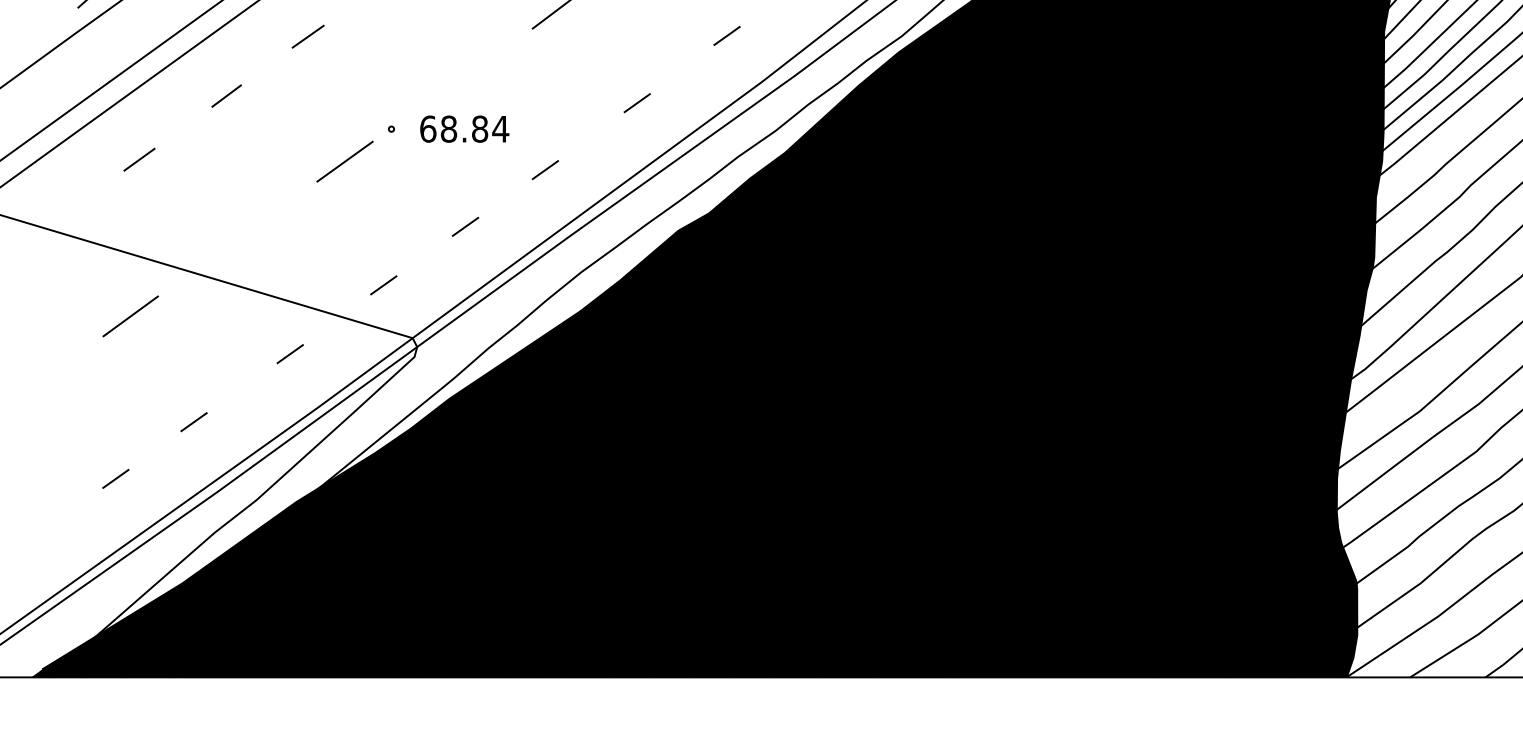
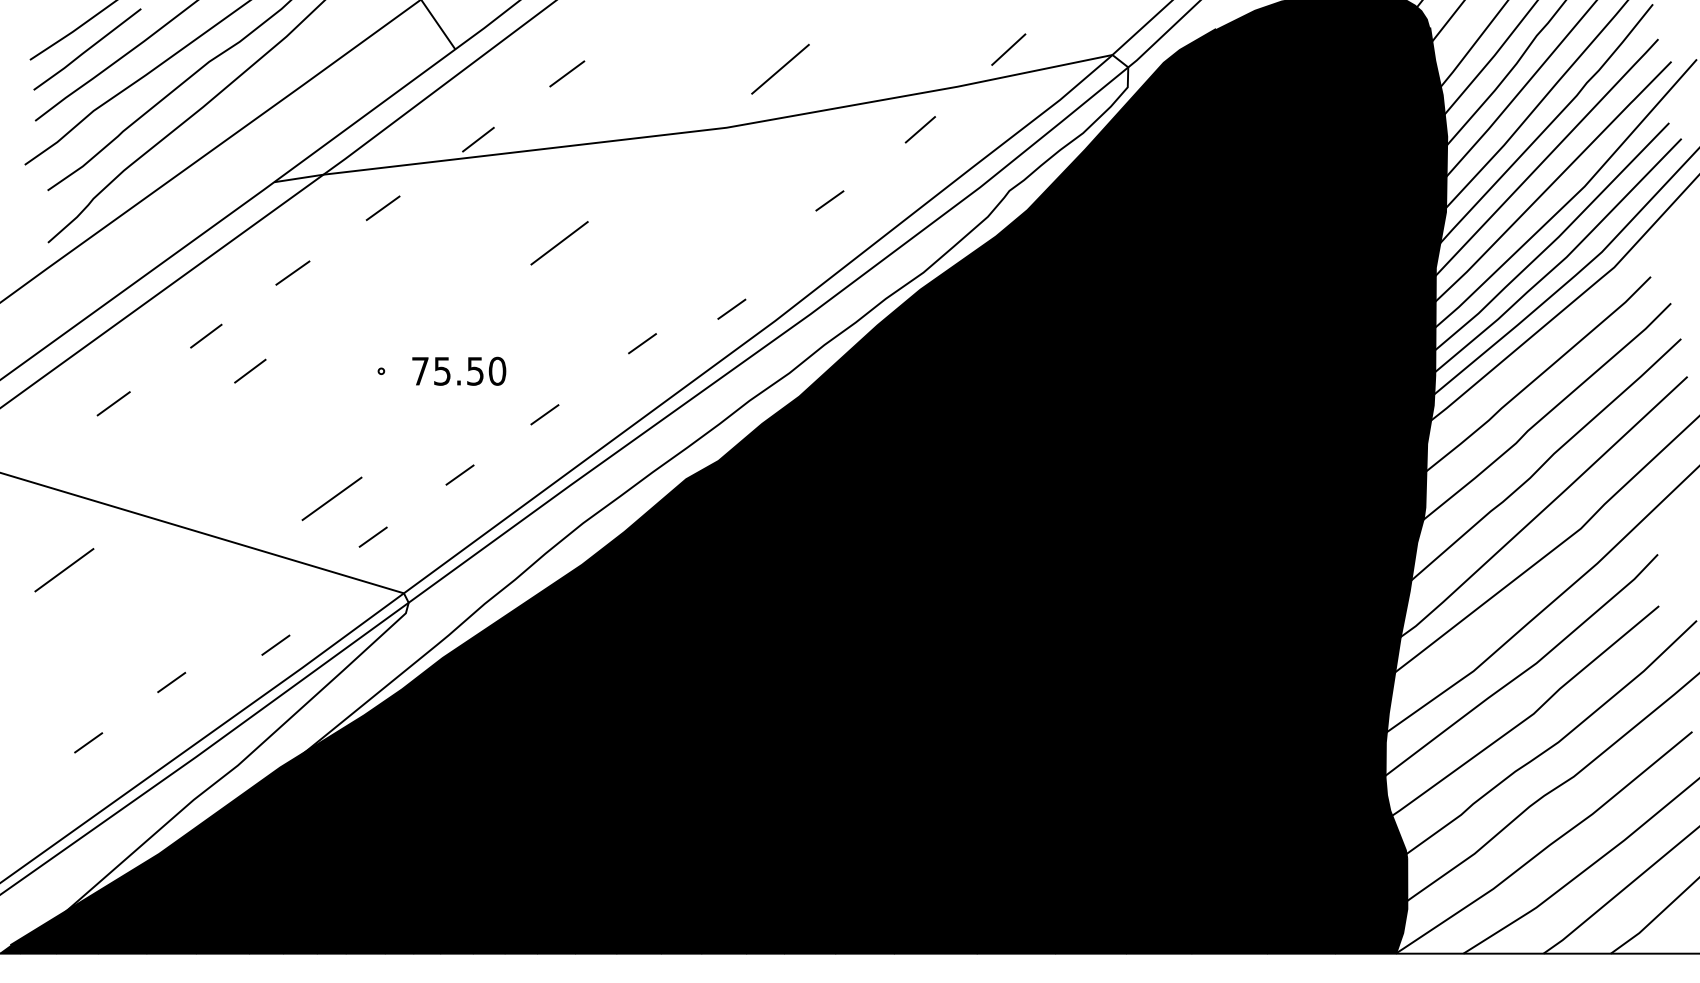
line: (726, 35) -> (731, 308), moved
line: (268, 128) -> (250, 370), added
text: (465, 128) -> (459, 370), 68.84 -> 75.50
line: (344, 161) -> (331, 498), moved
line: (130, 316) -> (64, 570), moved
line: (289, 353) -> (275, 644), moved

